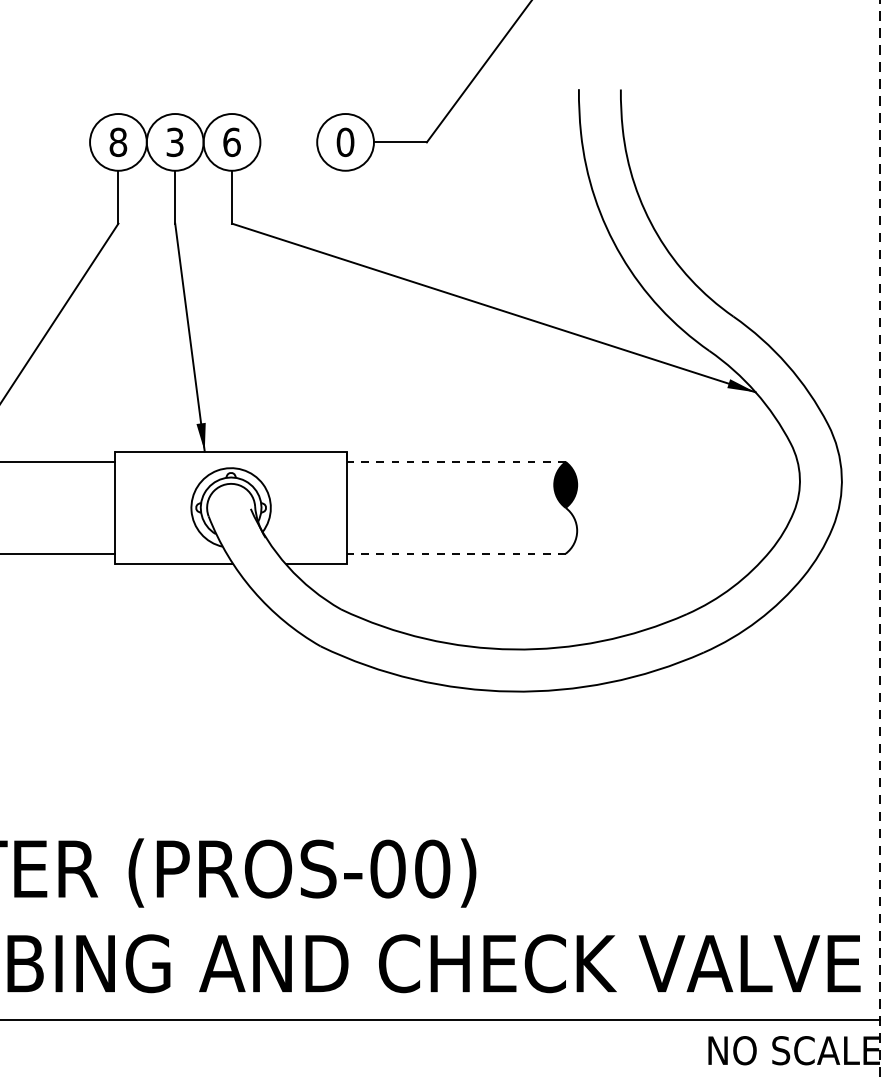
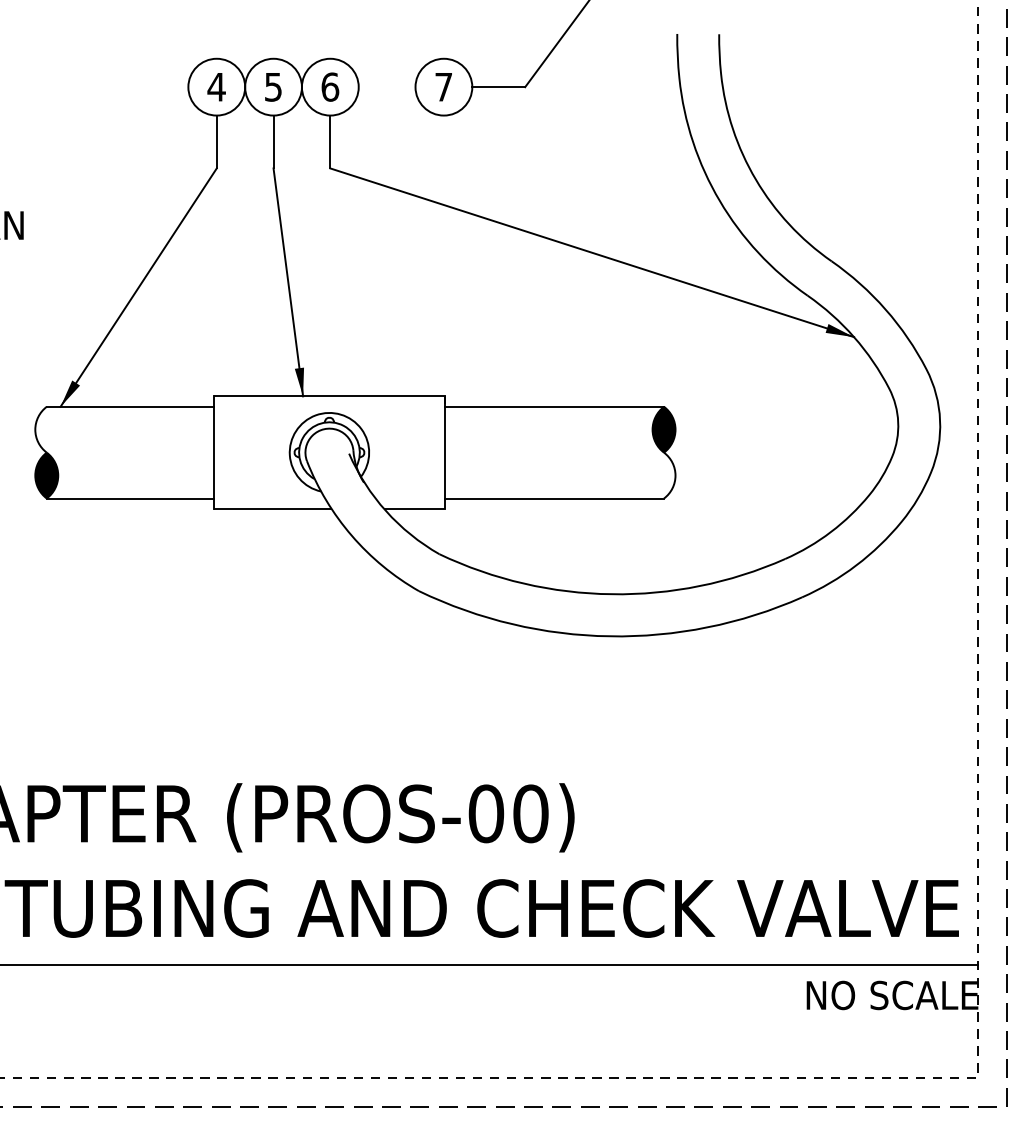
text: (118, 141) -> (216, 86), 8 -> 4
text: (175, 141) -> (273, 86), 3 -> 5
text: (345, 141) -> (443, 86), 0 -> 7
line: (456, 461) -> (554, 406), dashed -> solid
line: (456, 553) -> (554, 498), dashed -> solid

